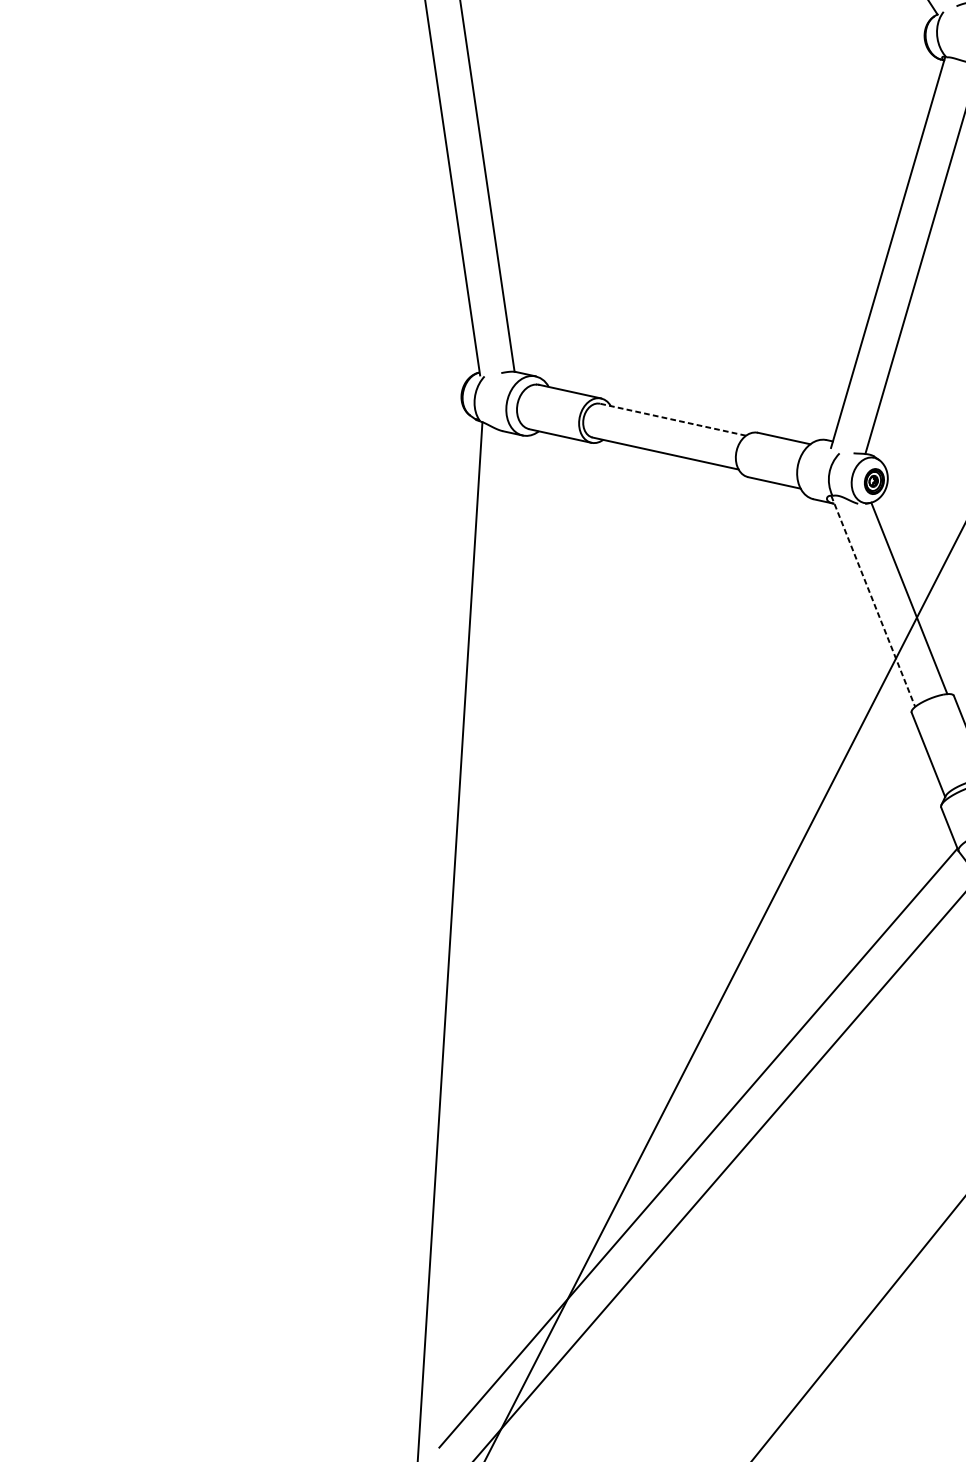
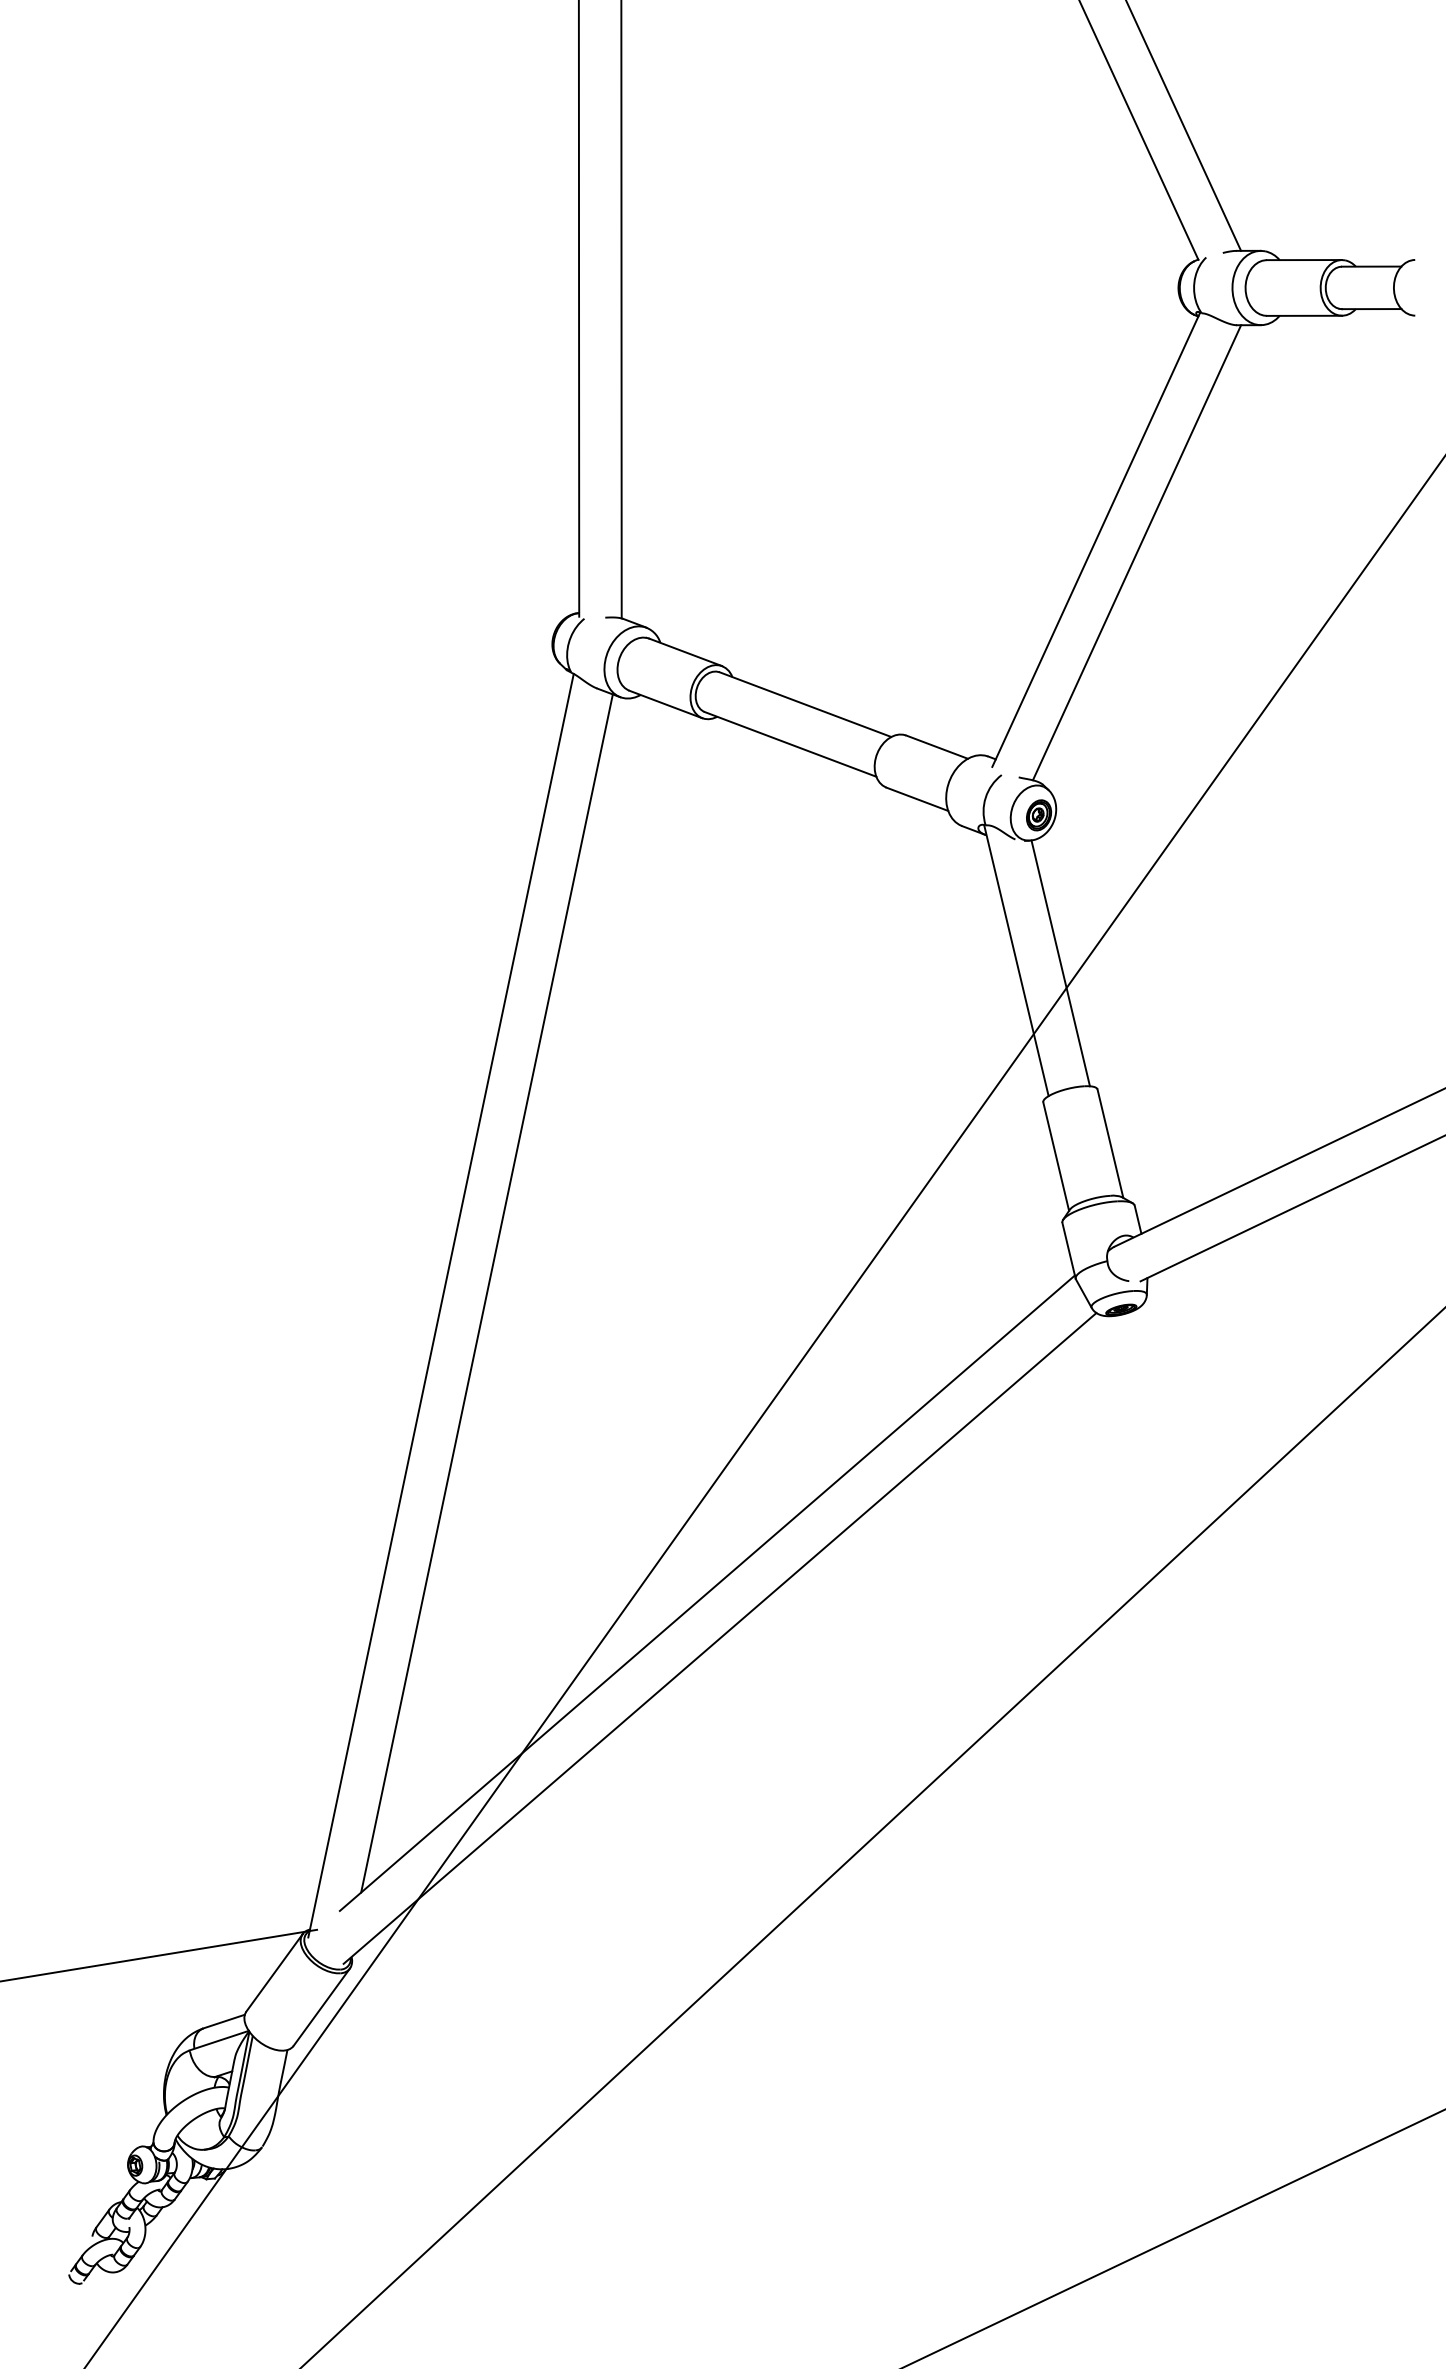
line: (672, 419) -> (805, 704), dashed -> solid
line: (873, 602) -> (1016, 961), dashed -> solid
line: (484, 932) -> (486, 1293), added

